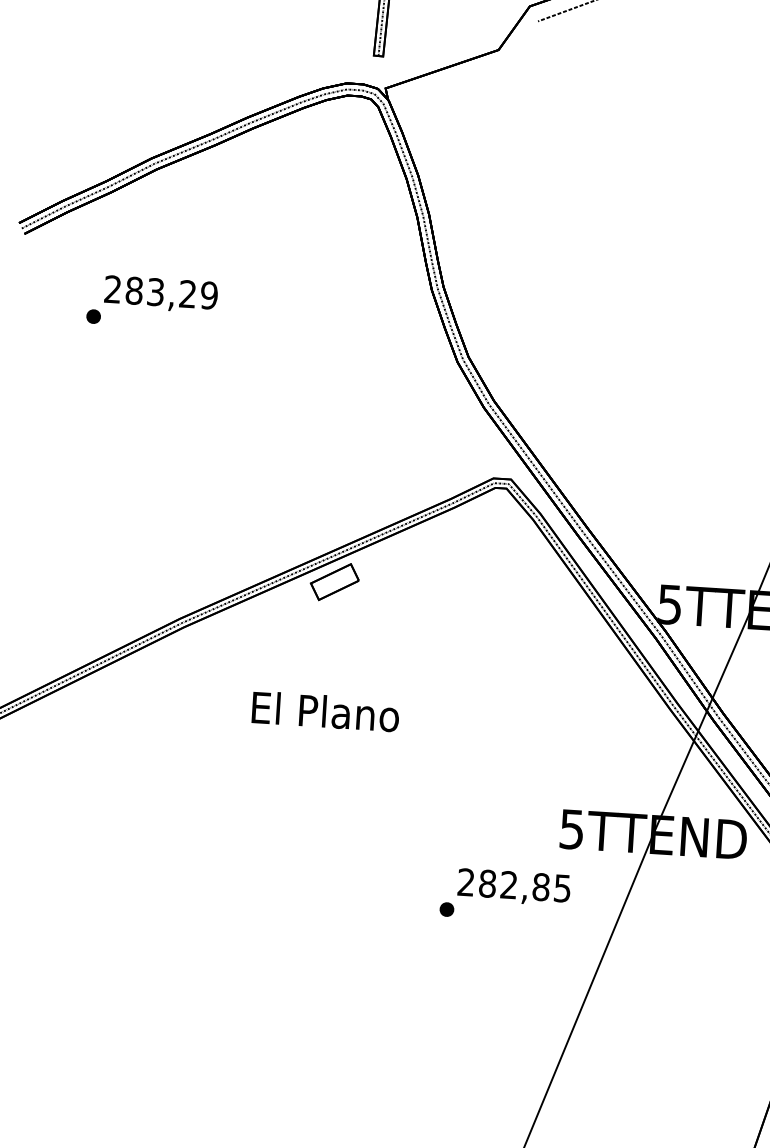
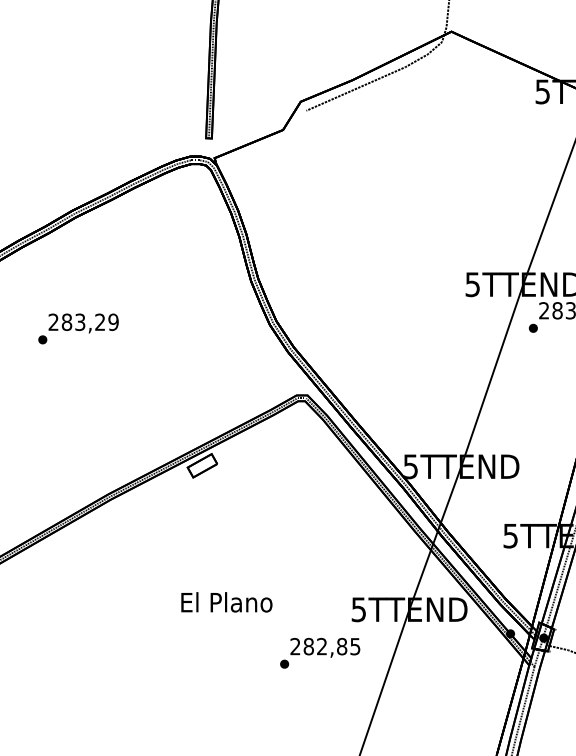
text: (152, 301) -> (78, 328), moved
text: (325, 711) -> (226, 602), moved

